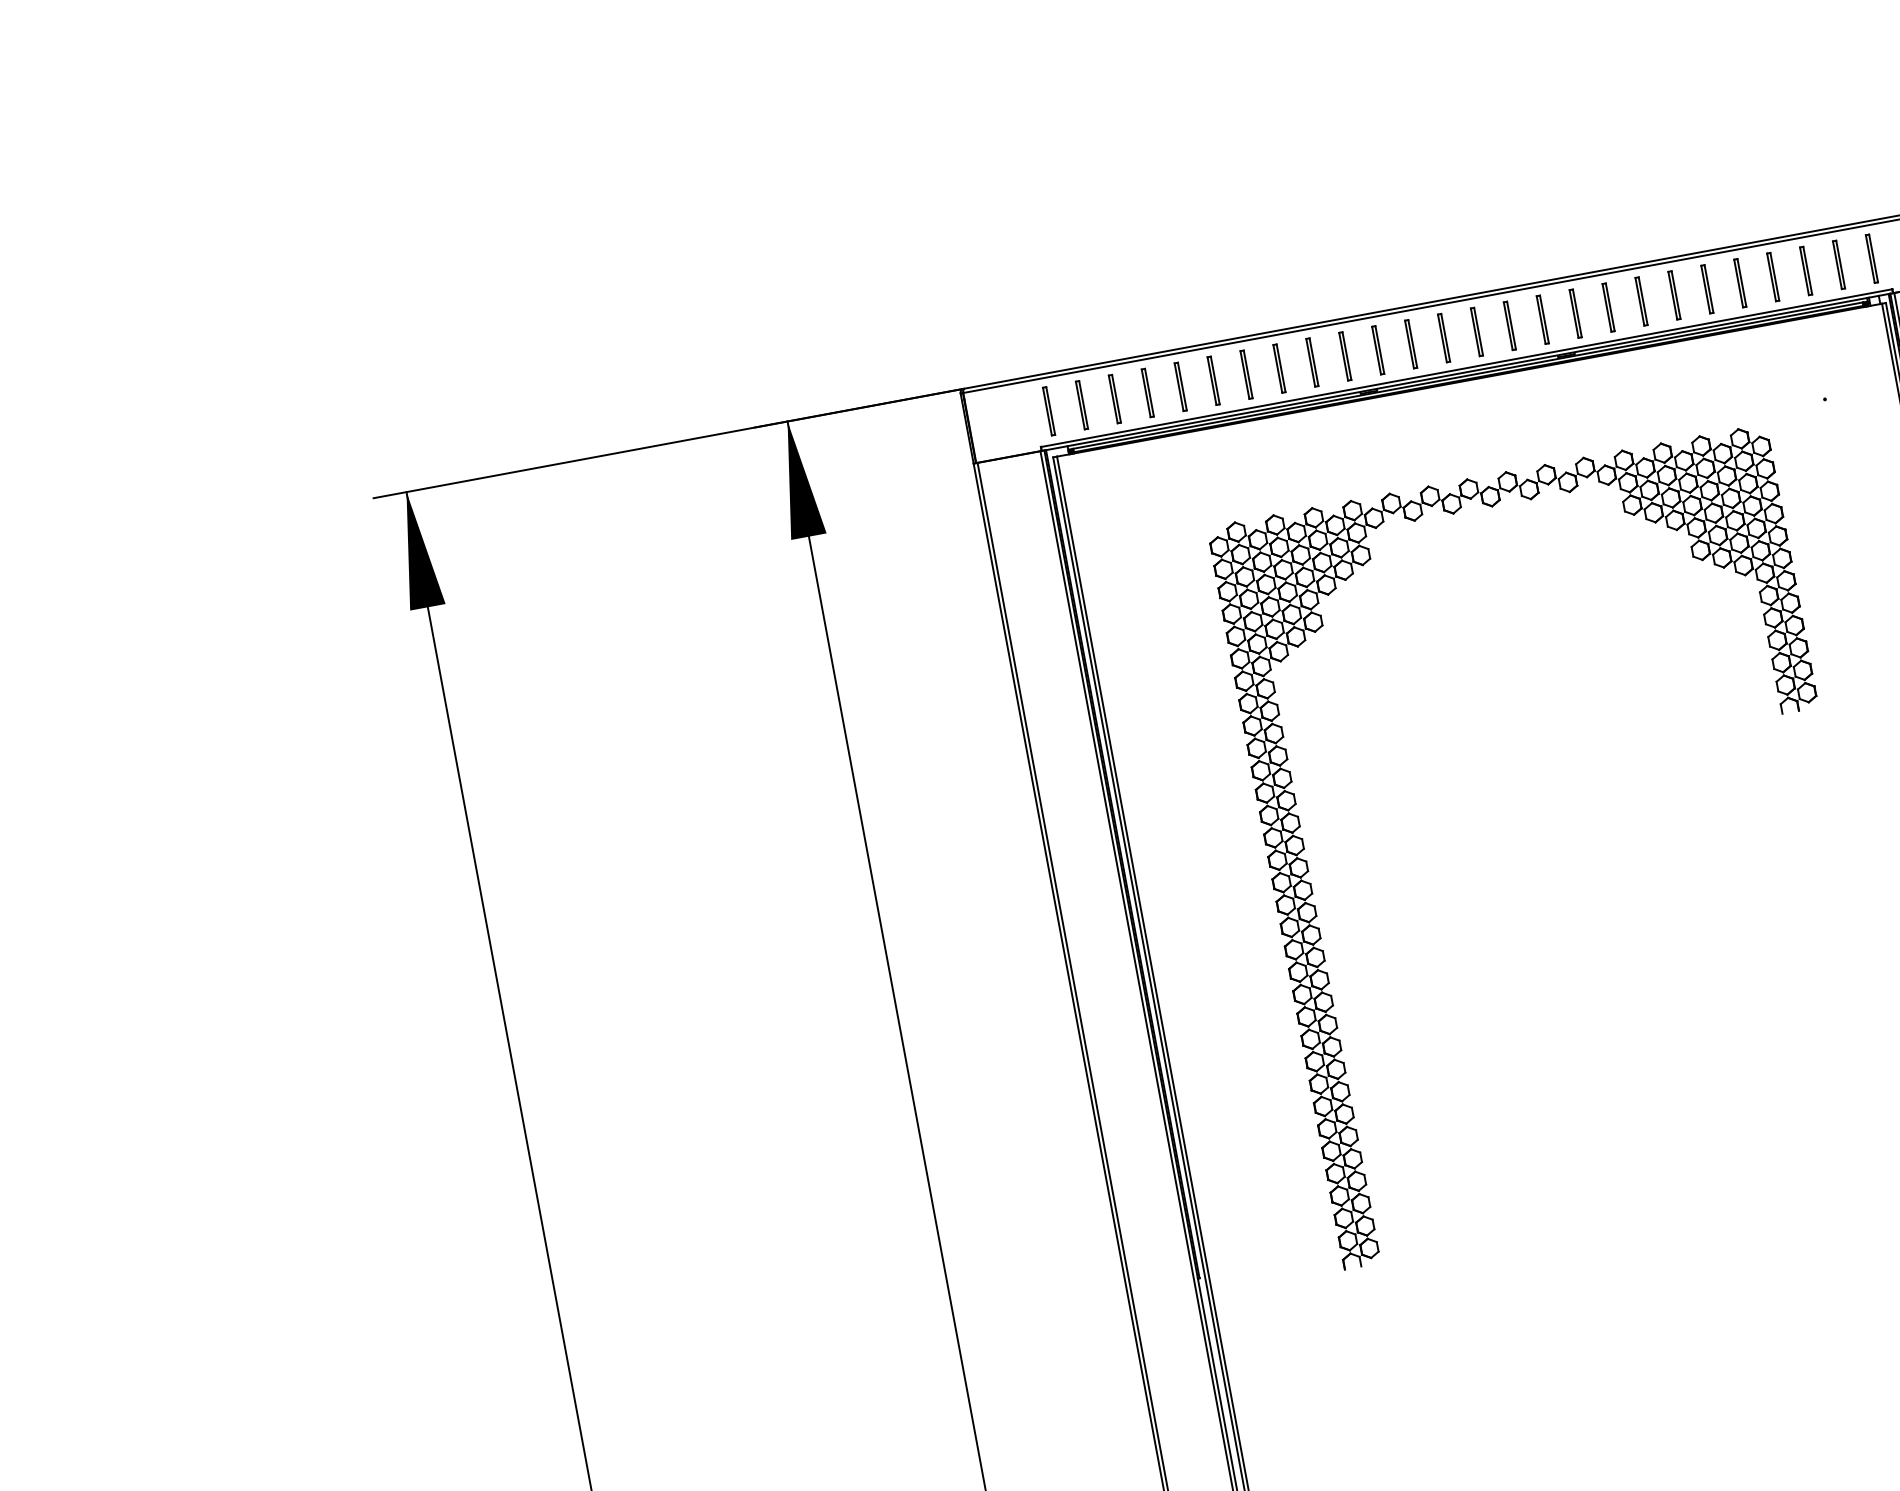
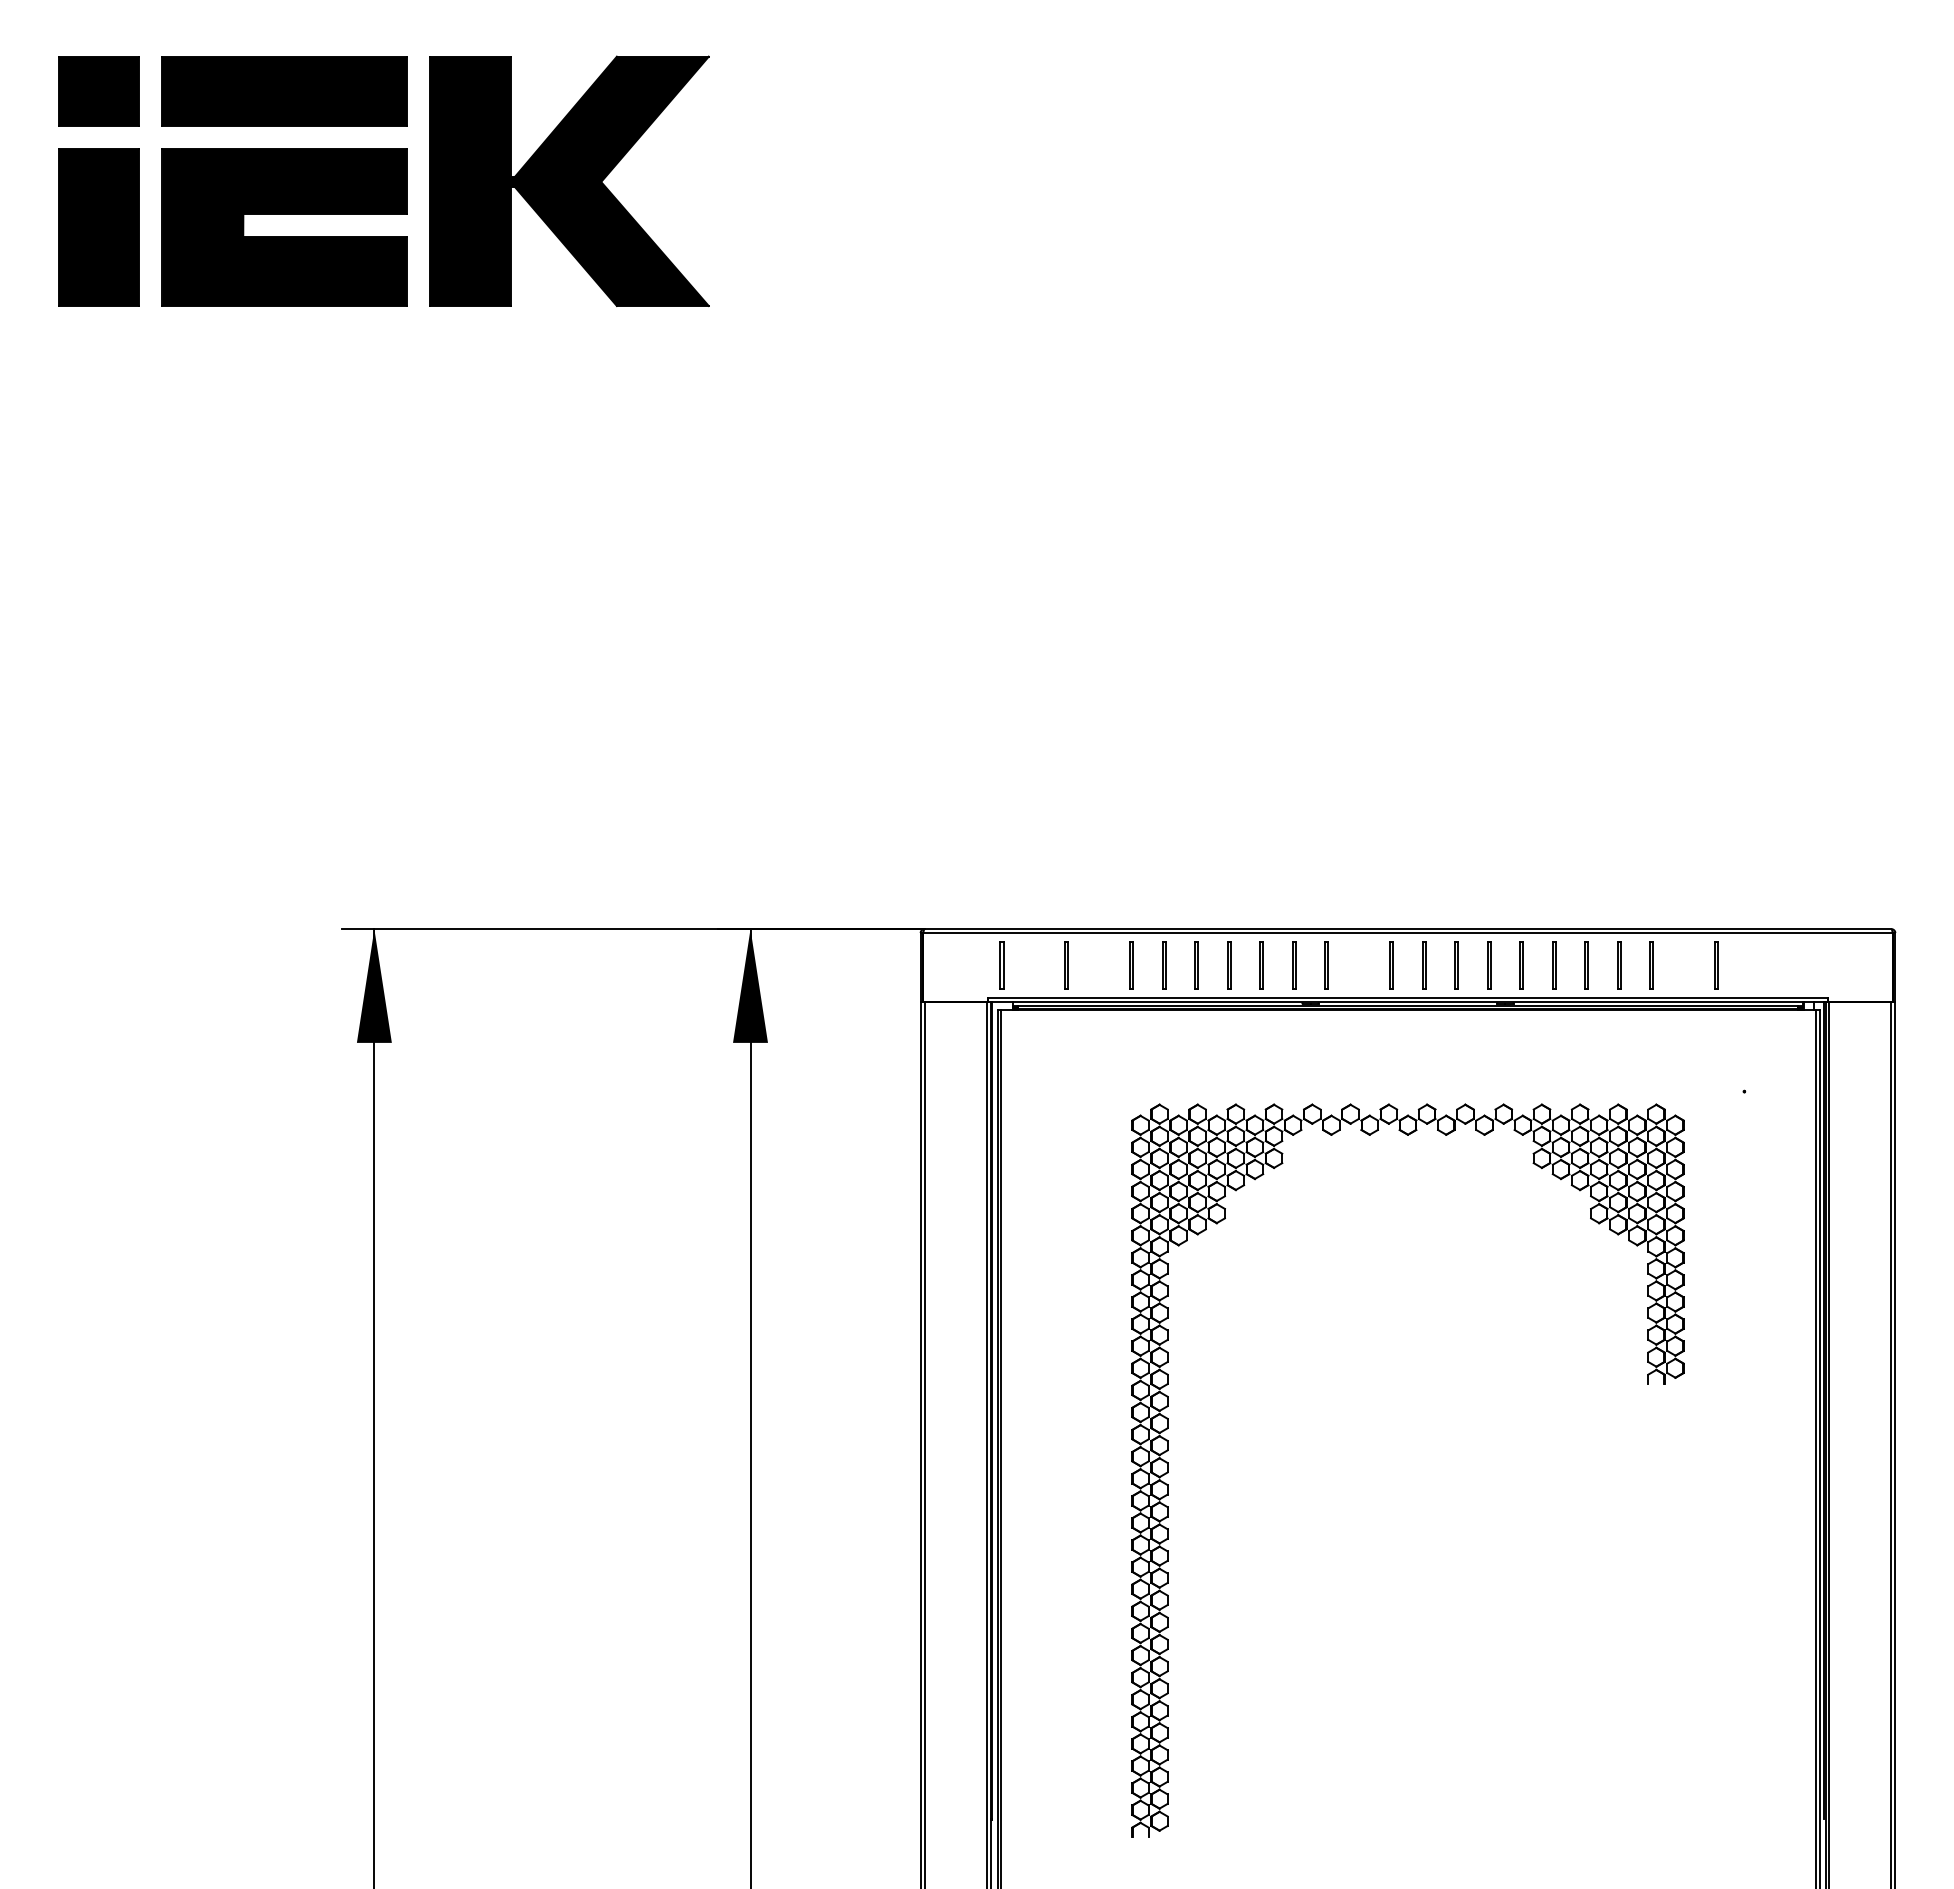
line: (1871, 258) -> (1813, 965), removed
line: (1837, 264) -> (1780, 965), removed
line: (1805, 270) -> (1748, 965), removed
line: (1739, 283) -> (1683, 965), removed
line: (1410, 344) -> (1358, 965), removed
line: (1146, 392) -> (1098, 965), removed
line: (1081, 405) -> (1033, 965), removed

